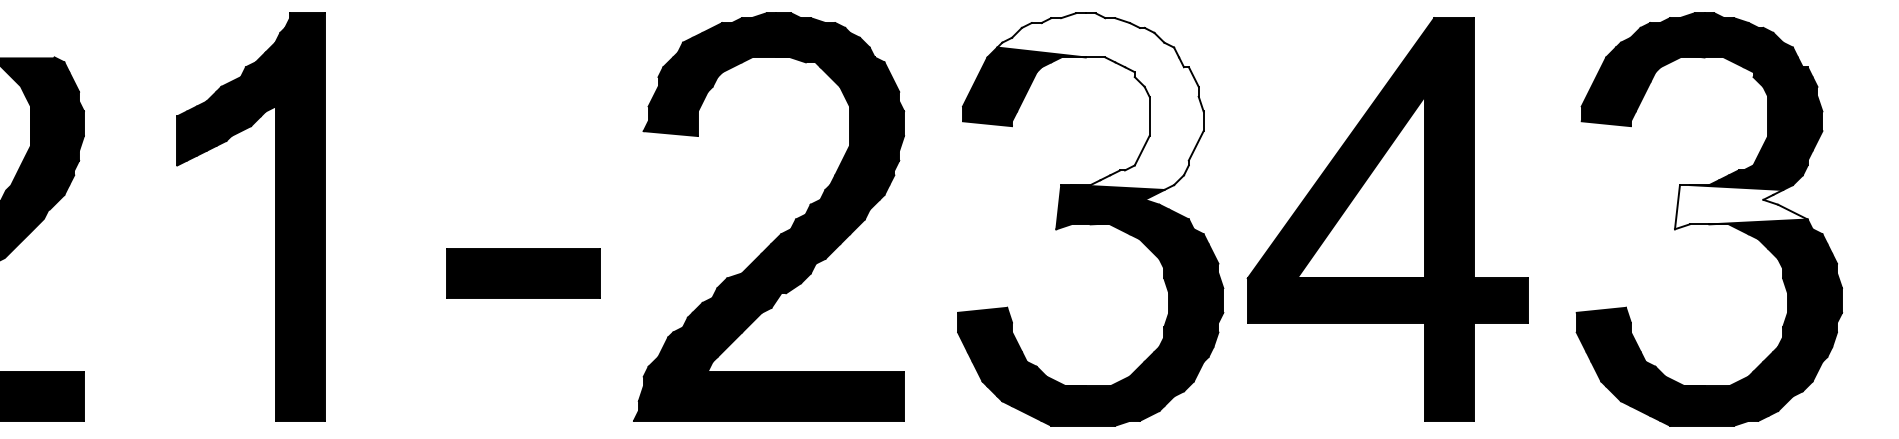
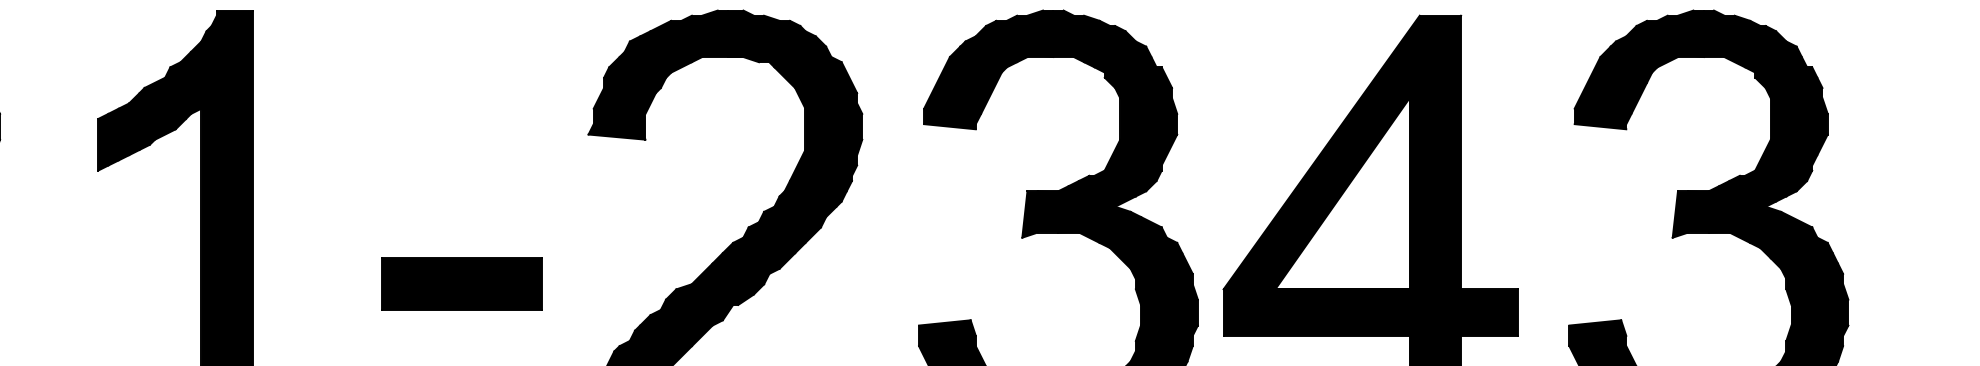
fill: (1100, 101) -> (1068, 103), added
fill: (1740, 207) -> (1741, 214), added

